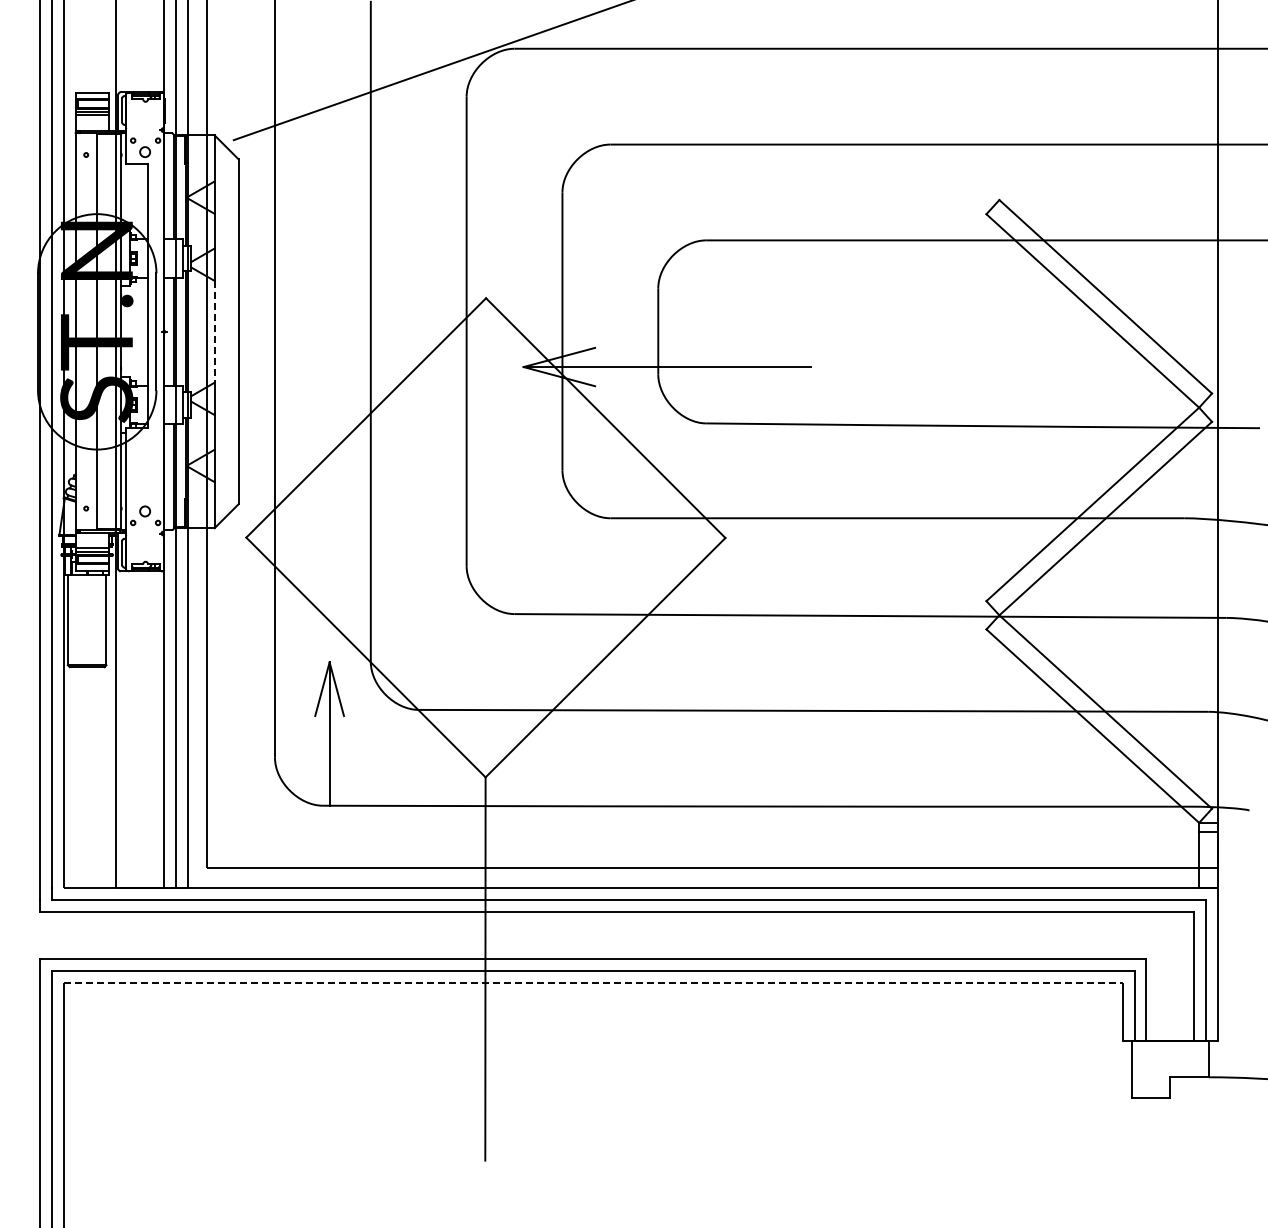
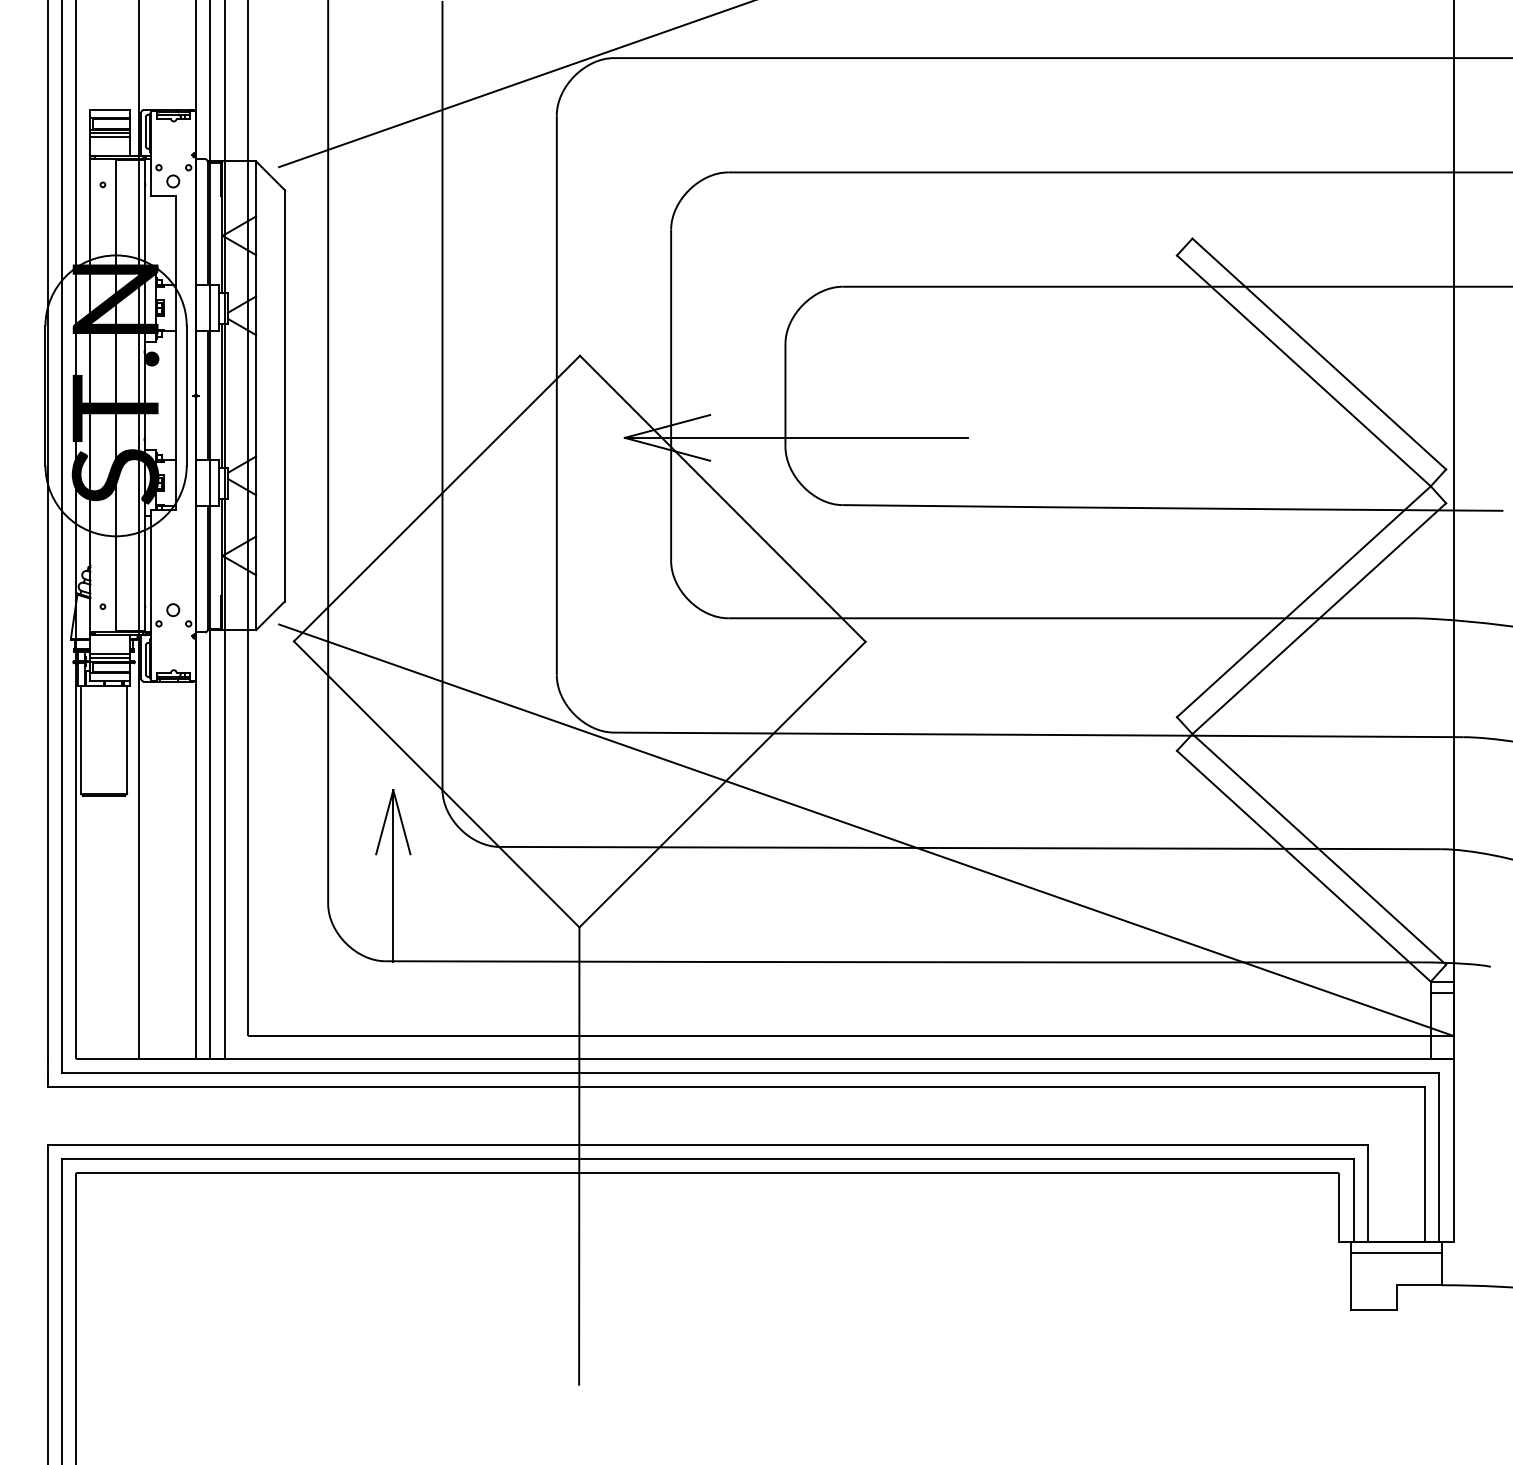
line: (214, 331) -> (255, 395), dashed -> solid
line: (725, 695) -> (865, 829), added
line: (593, 983) -> (708, 1173), dashed -> solid
line: (1170, 1050) -> (1396, 1253), added

